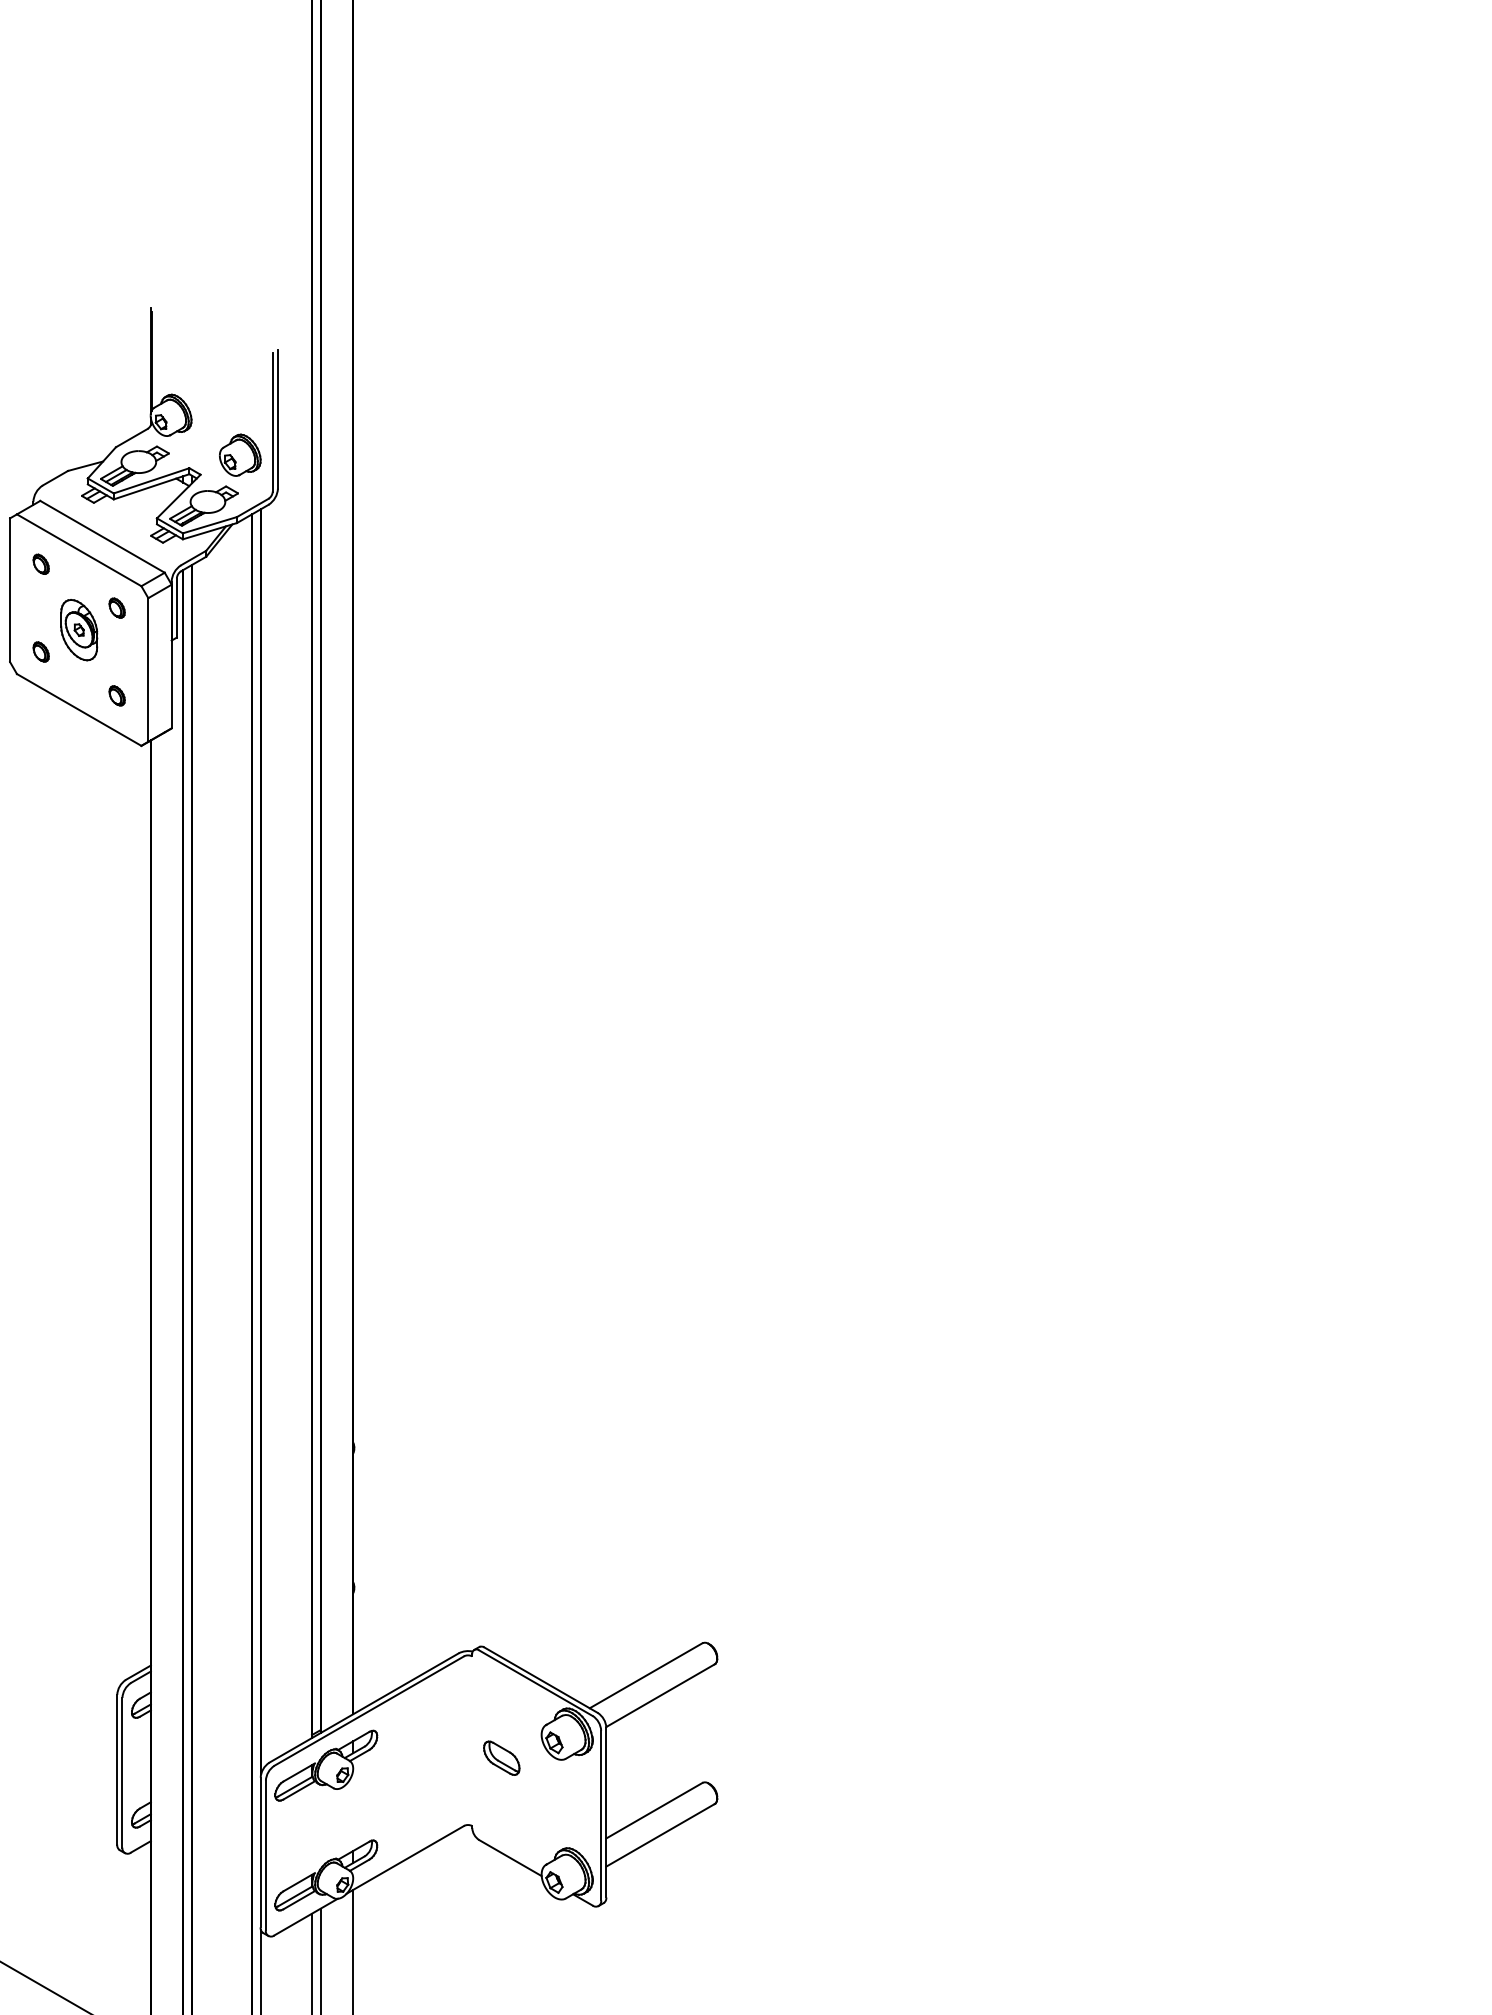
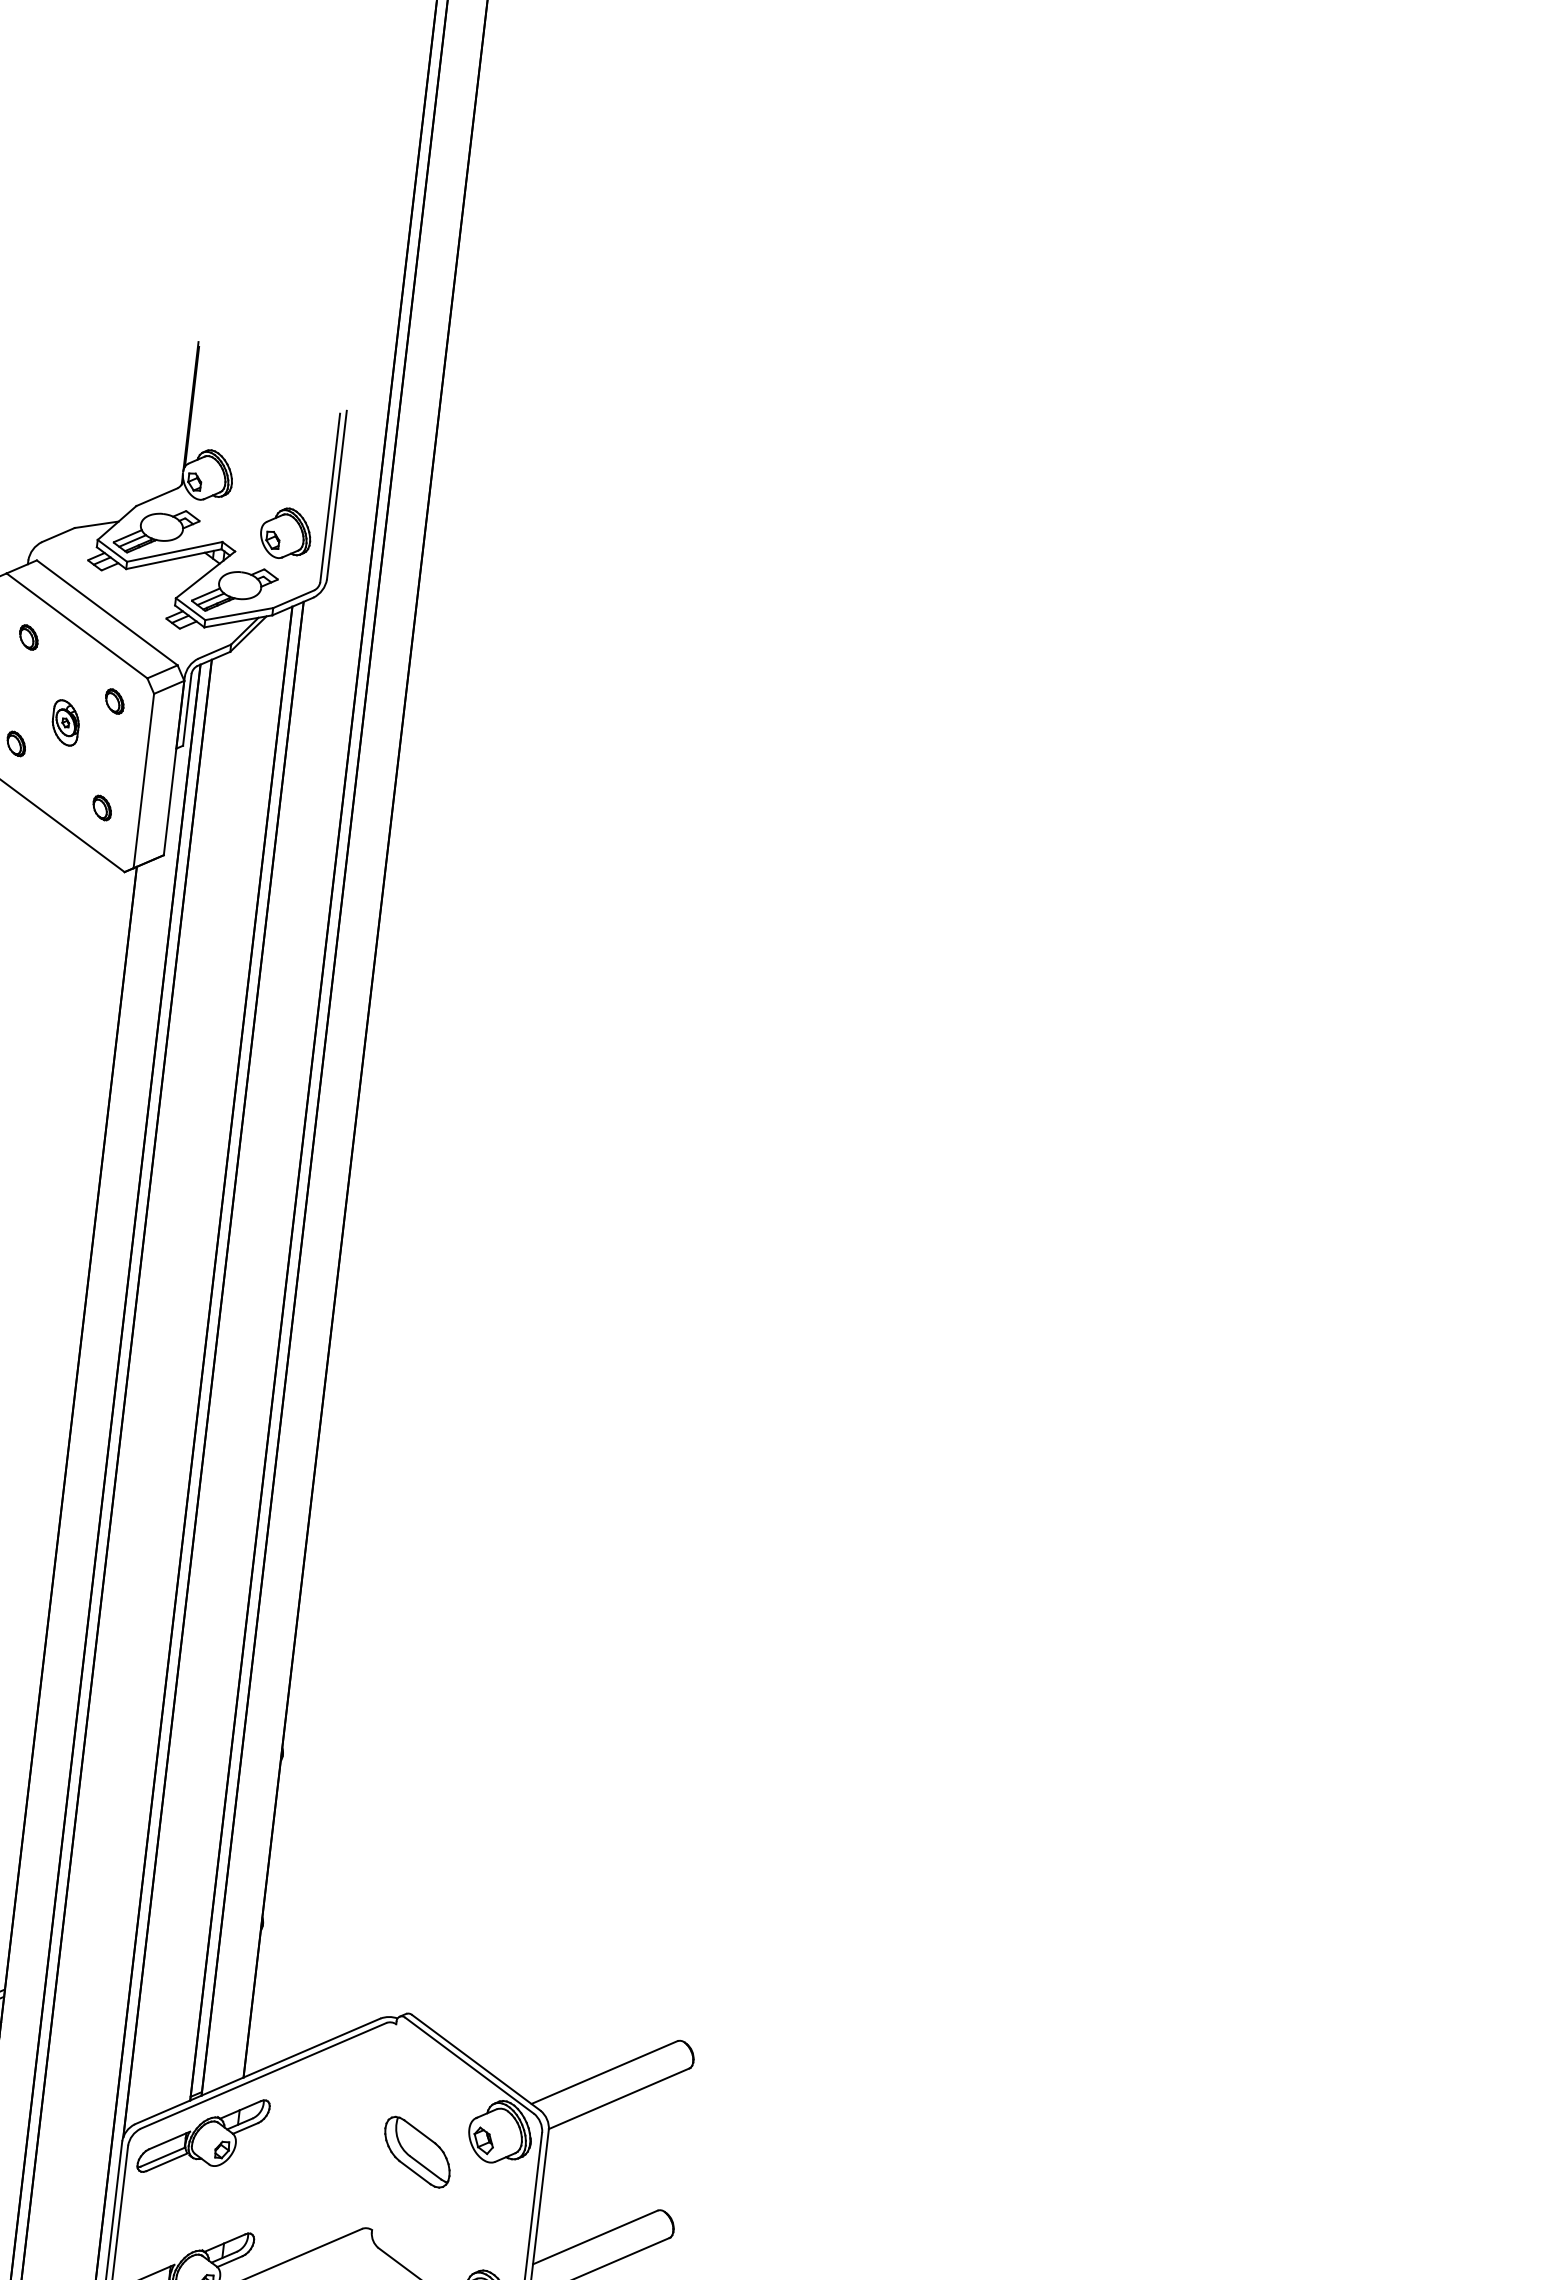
part: (79, 630) -> (65, 723), size x0.6
part: (501, 1757) -> (417, 2151), size x1.6

